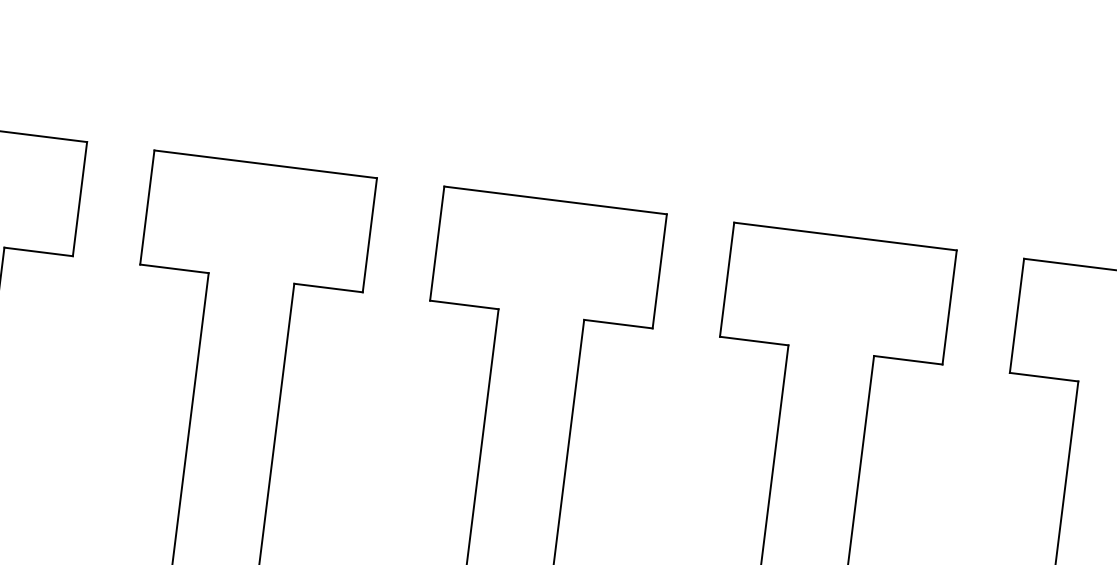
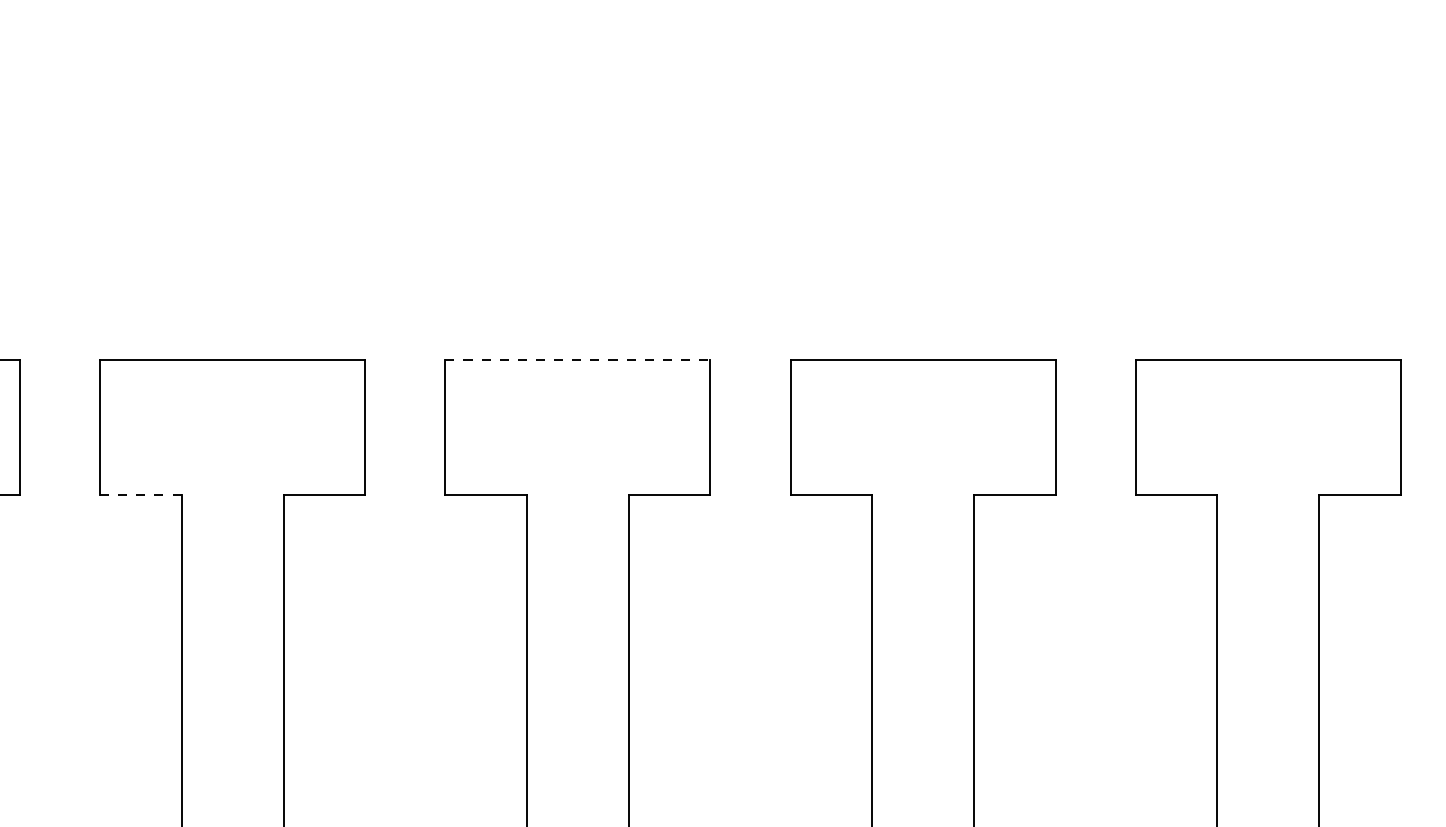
line: (555, 200) -> (577, 359), solid -> dashed
line: (174, 268) -> (140, 495), solid -> dashed

